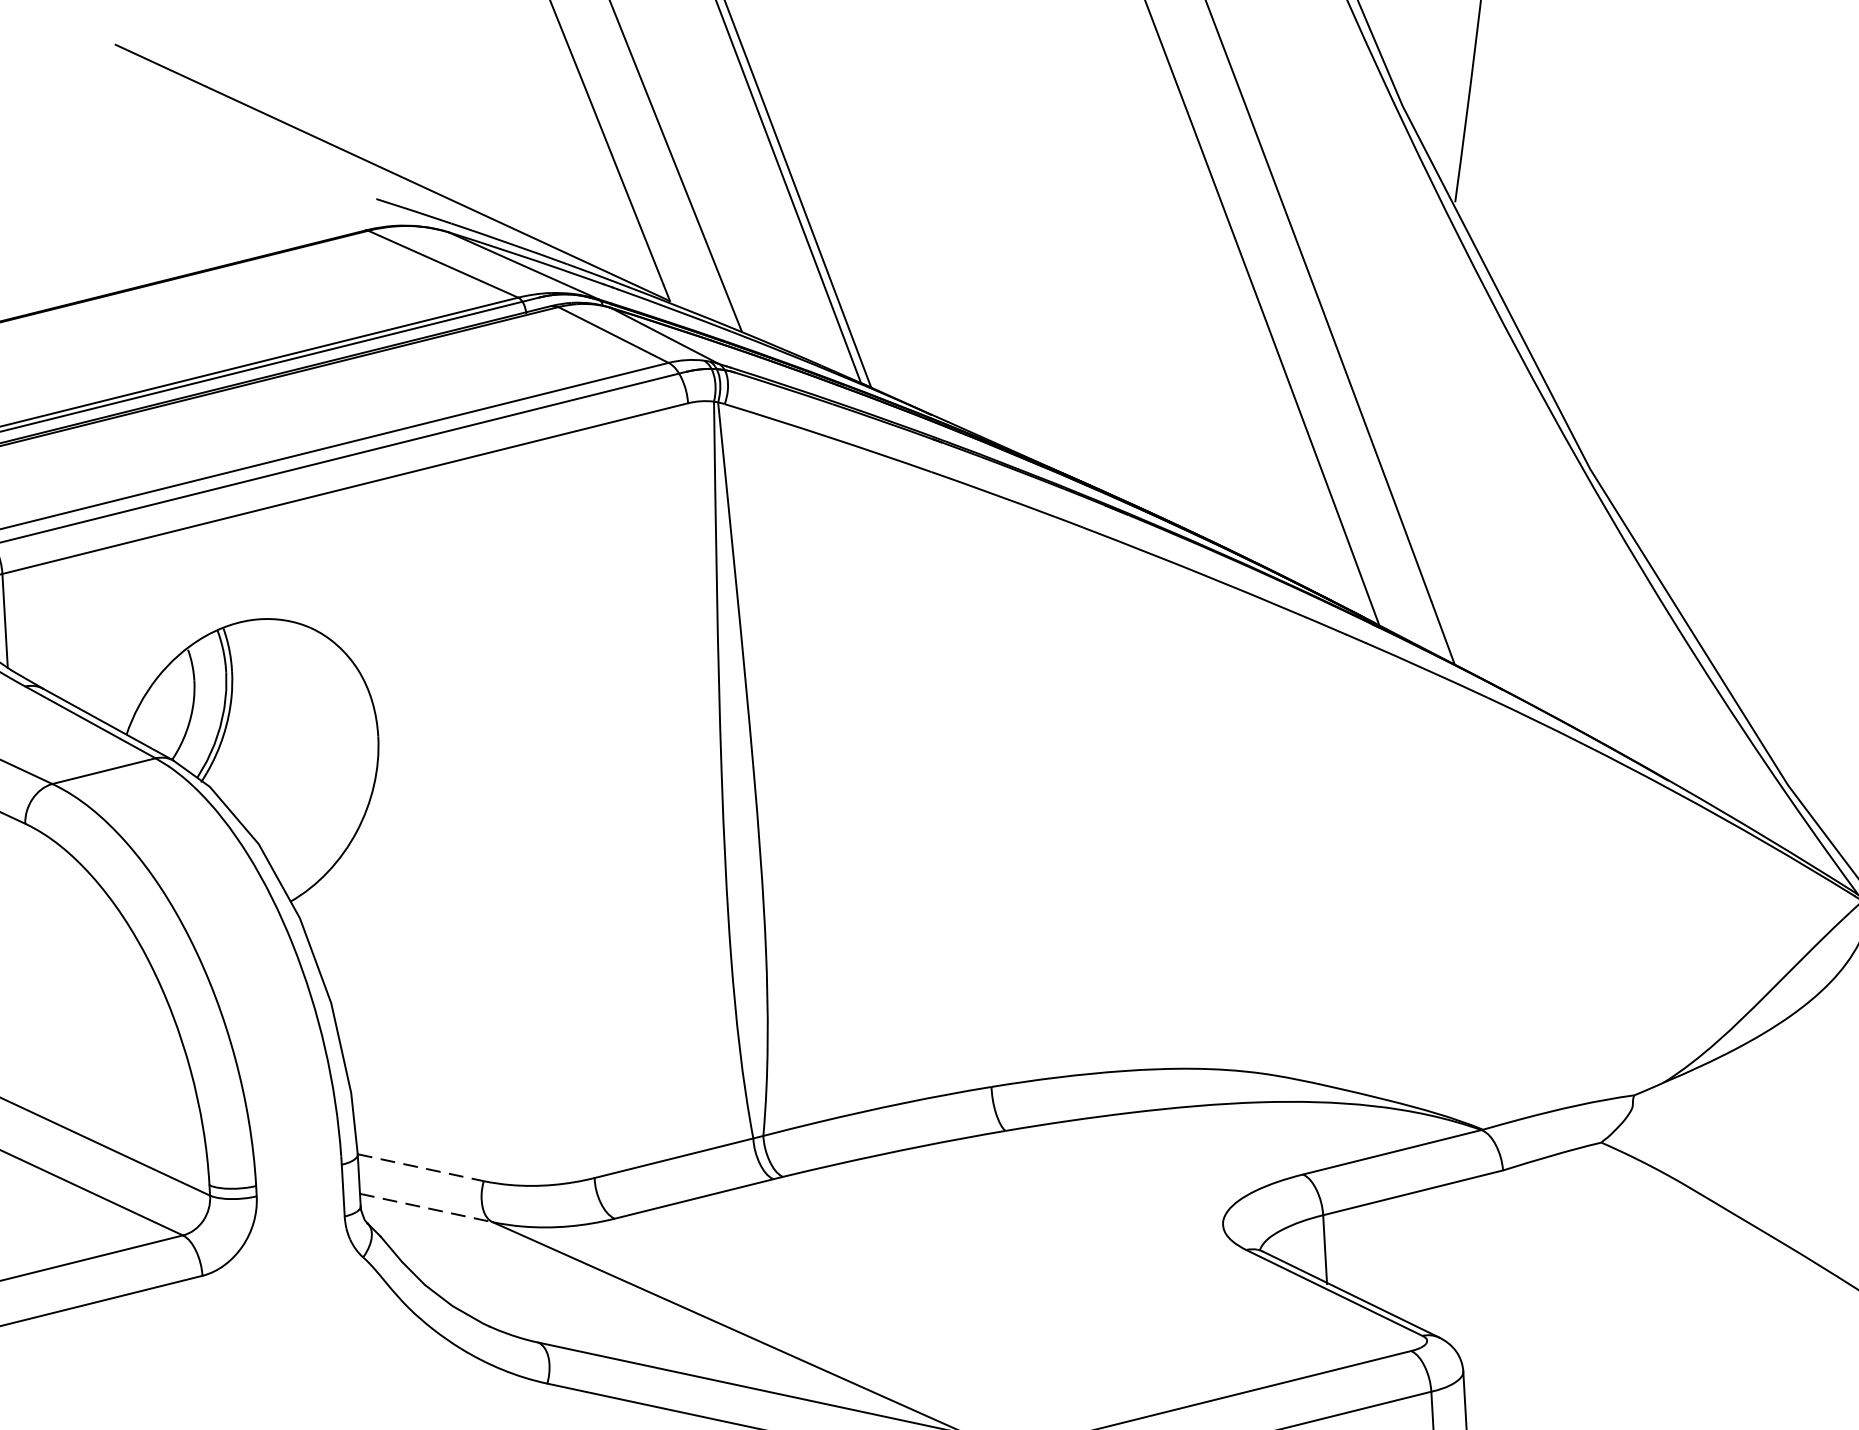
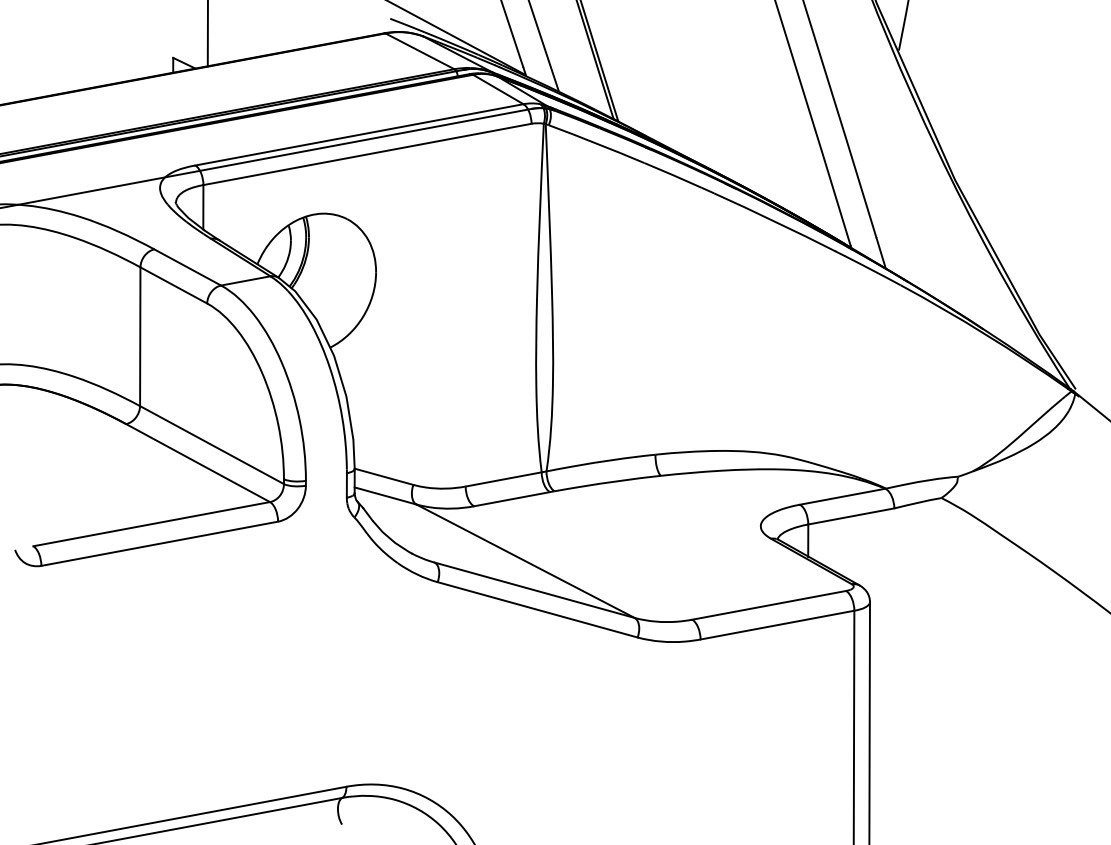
line: (421, 1167) -> (384, 476), dashed -> solid
line: (428, 1209) -> (386, 496), dashed -> solid

